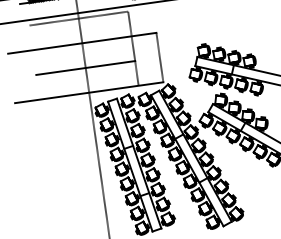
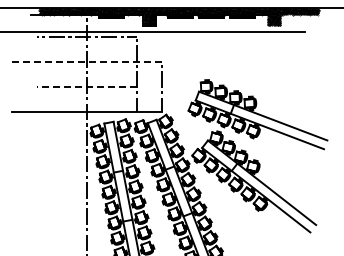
line: (81, 43) -> (86, 62), solid -> dashed
line: (85, 68) -> (86, 87), solid -> dashed

